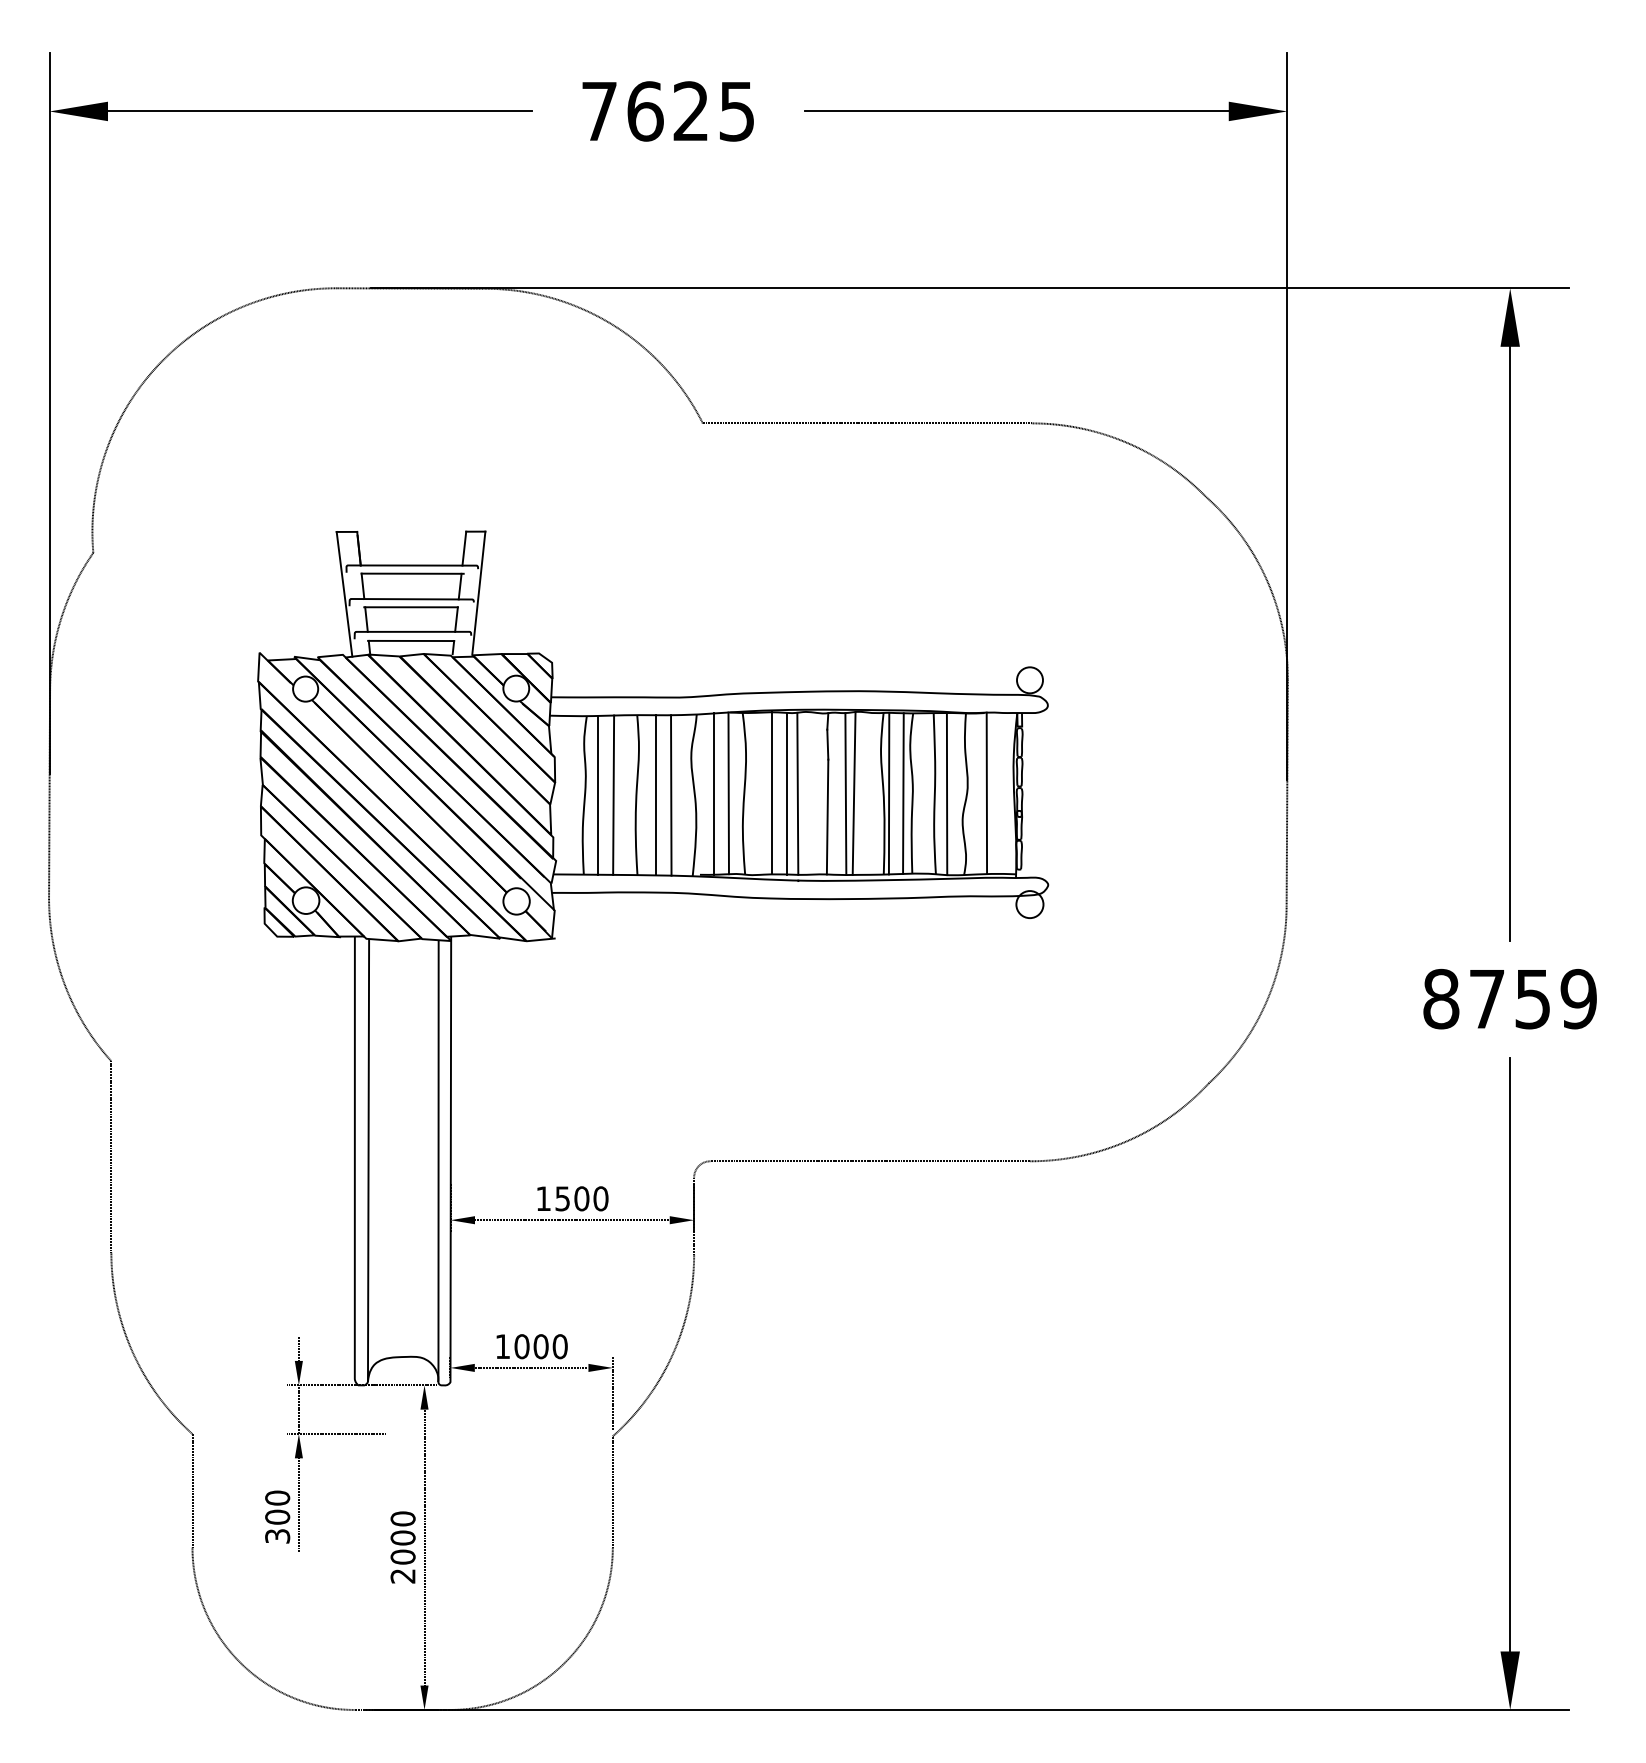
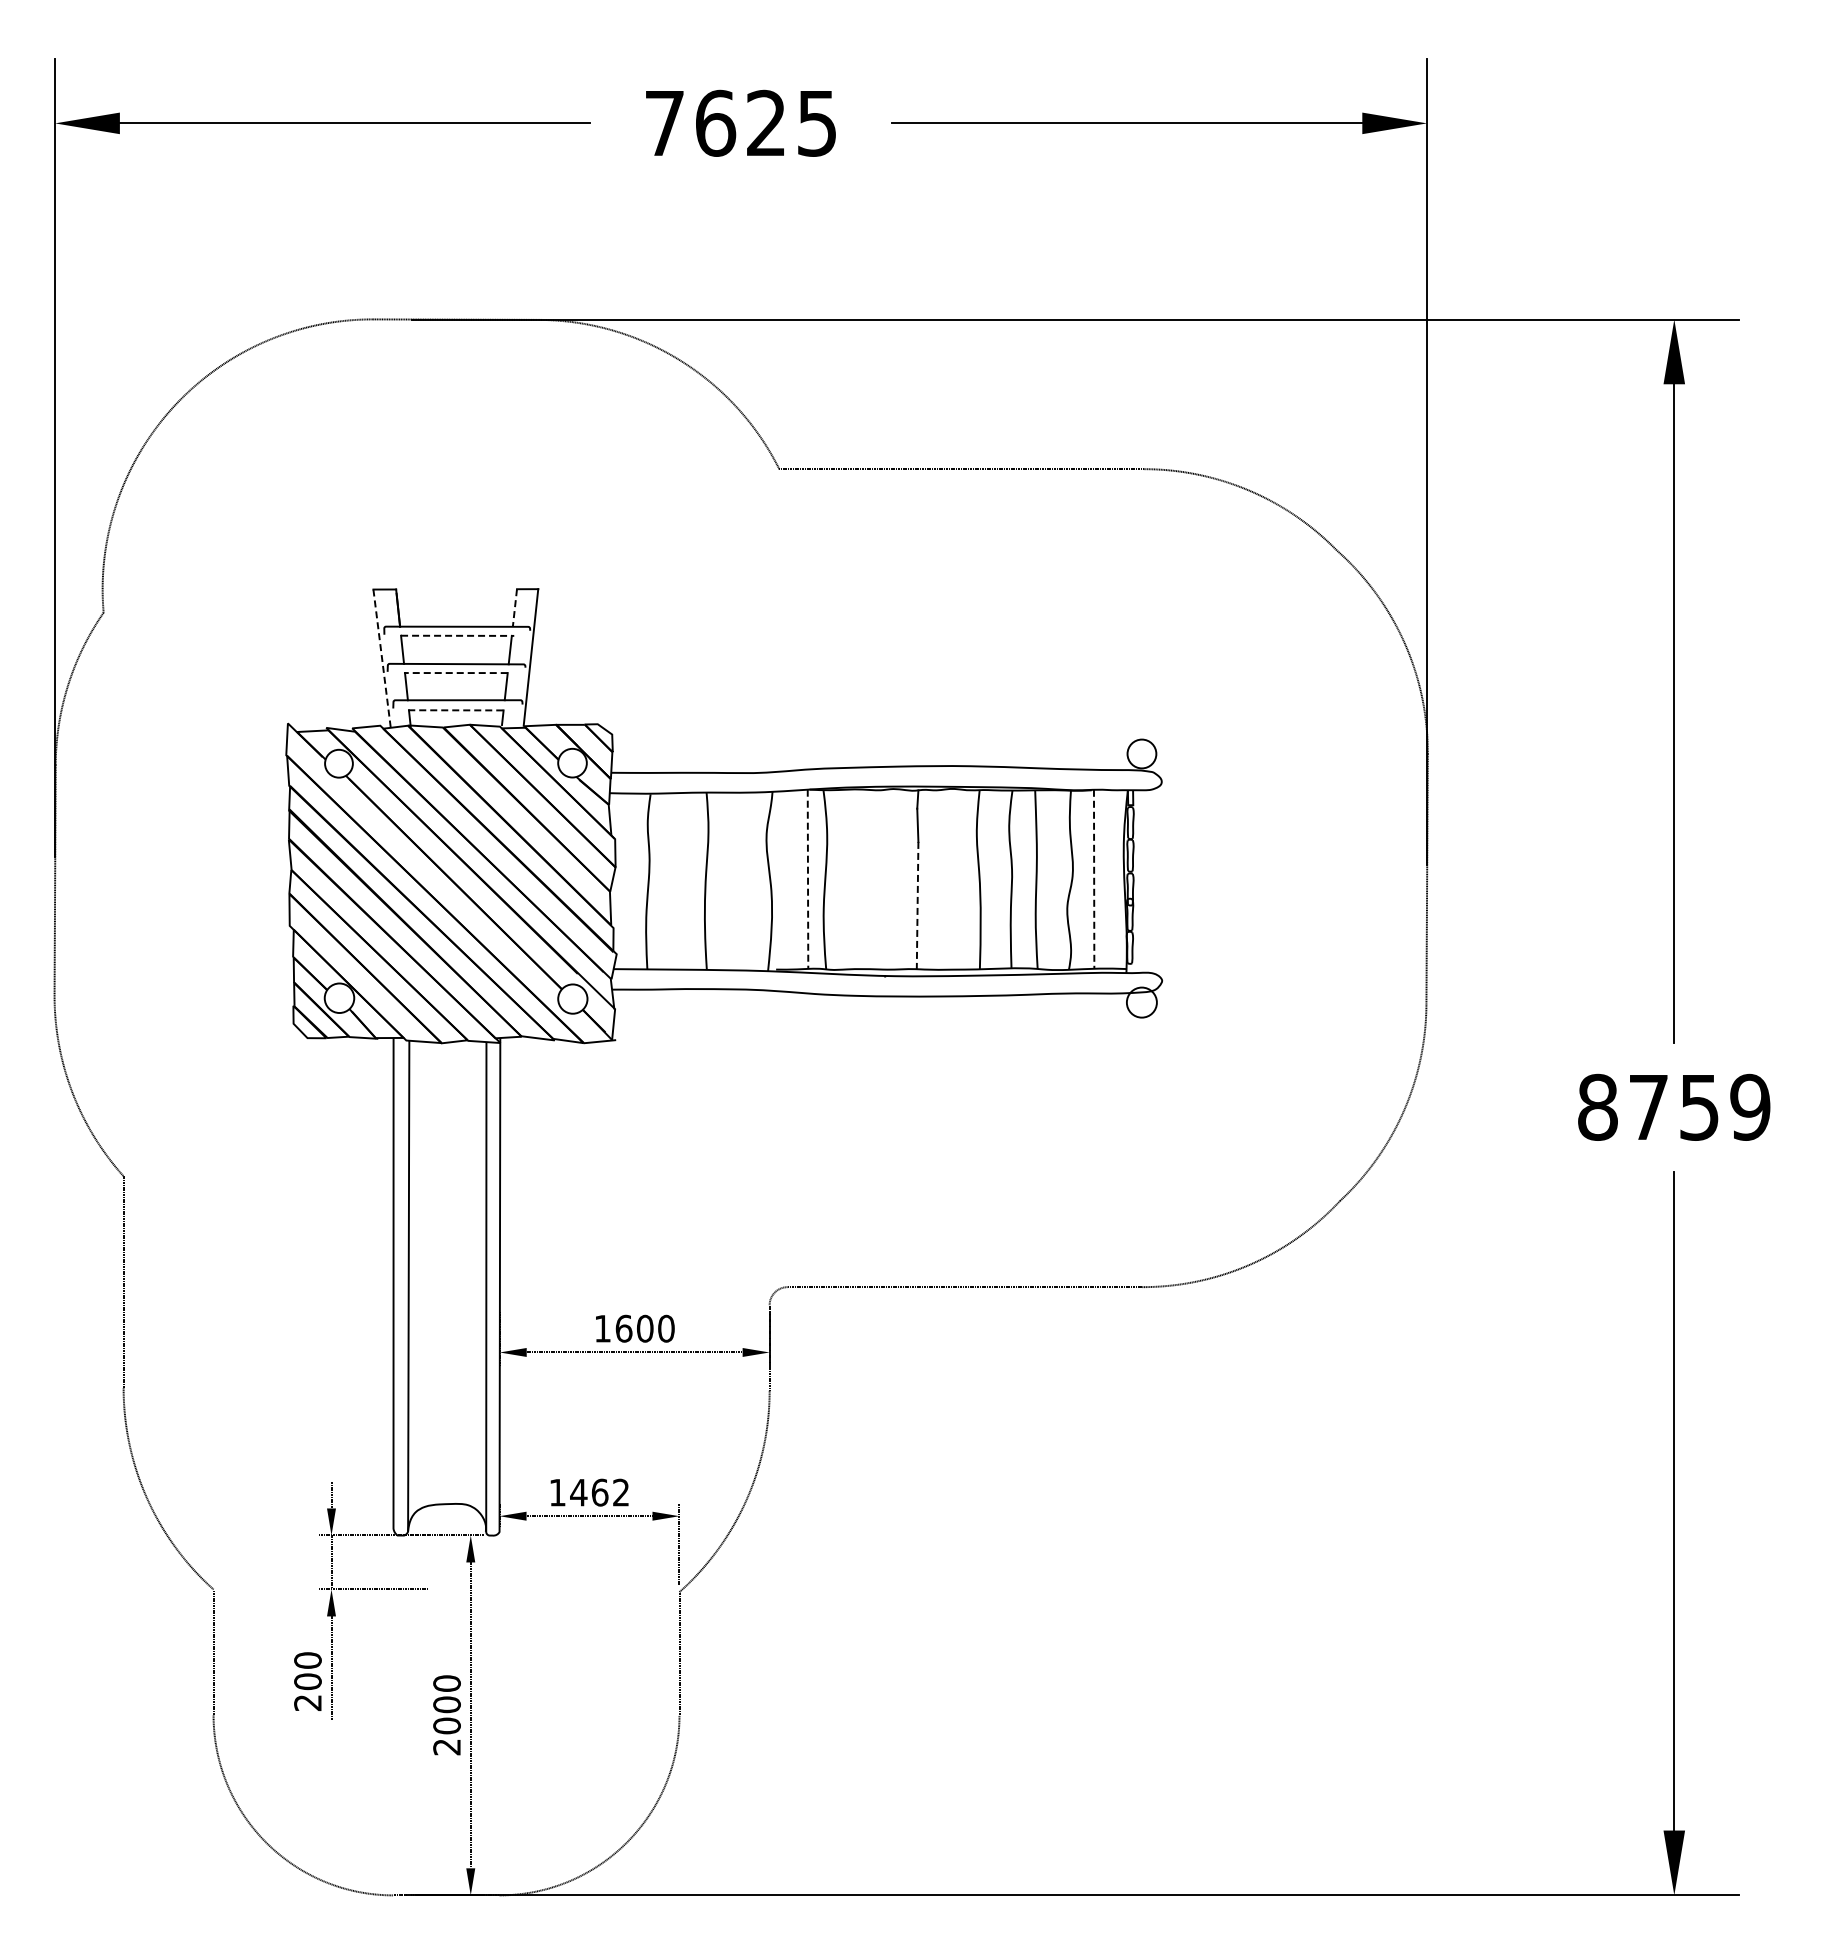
line: (463, 549) -> (514, 608), solid -> dashed
line: (412, 573) -> (457, 635), solid -> dashed
line: (344, 594) -> (382, 658), solid -> dashed
line: (410, 607) -> (455, 673), solid -> dashed
line: (410, 641) -> (455, 710), solid -> dashed
line: (714, 793) -> (792, 879), removed
line: (729, 793) -> (808, 879), solid -> dashed
line: (772, 793) -> (856, 879), removed
line: (786, 793) -> (872, 879), removed
line: (797, 793) -> (884, 879), removed
line: (845, 793) -> (937, 879), removed
line: (853, 793) -> (946, 879), removed
line: (888, 793) -> (985, 879), removed
line: (903, 793) -> (1001, 879), removed
line: (946, 793) -> (1049, 879), removed
line: (987, 793) -> (1094, 879), solid -> dashed
line: (597, 795) -> (662, 881), removed
line: (612, 795) -> (679, 881), removed
line: (656, 795) -> (727, 881), removed
line: (671, 795) -> (744, 881), removed
line: (827, 816) -> (917, 905), solid -> dashed
text: (562, 1198) -> (623, 1328), 1500 -> 1600
text: (540, 1346) -> (599, 1492), 1000 -> 1462
text: (277, 1535) -> (307, 1702), 300 -> 200

